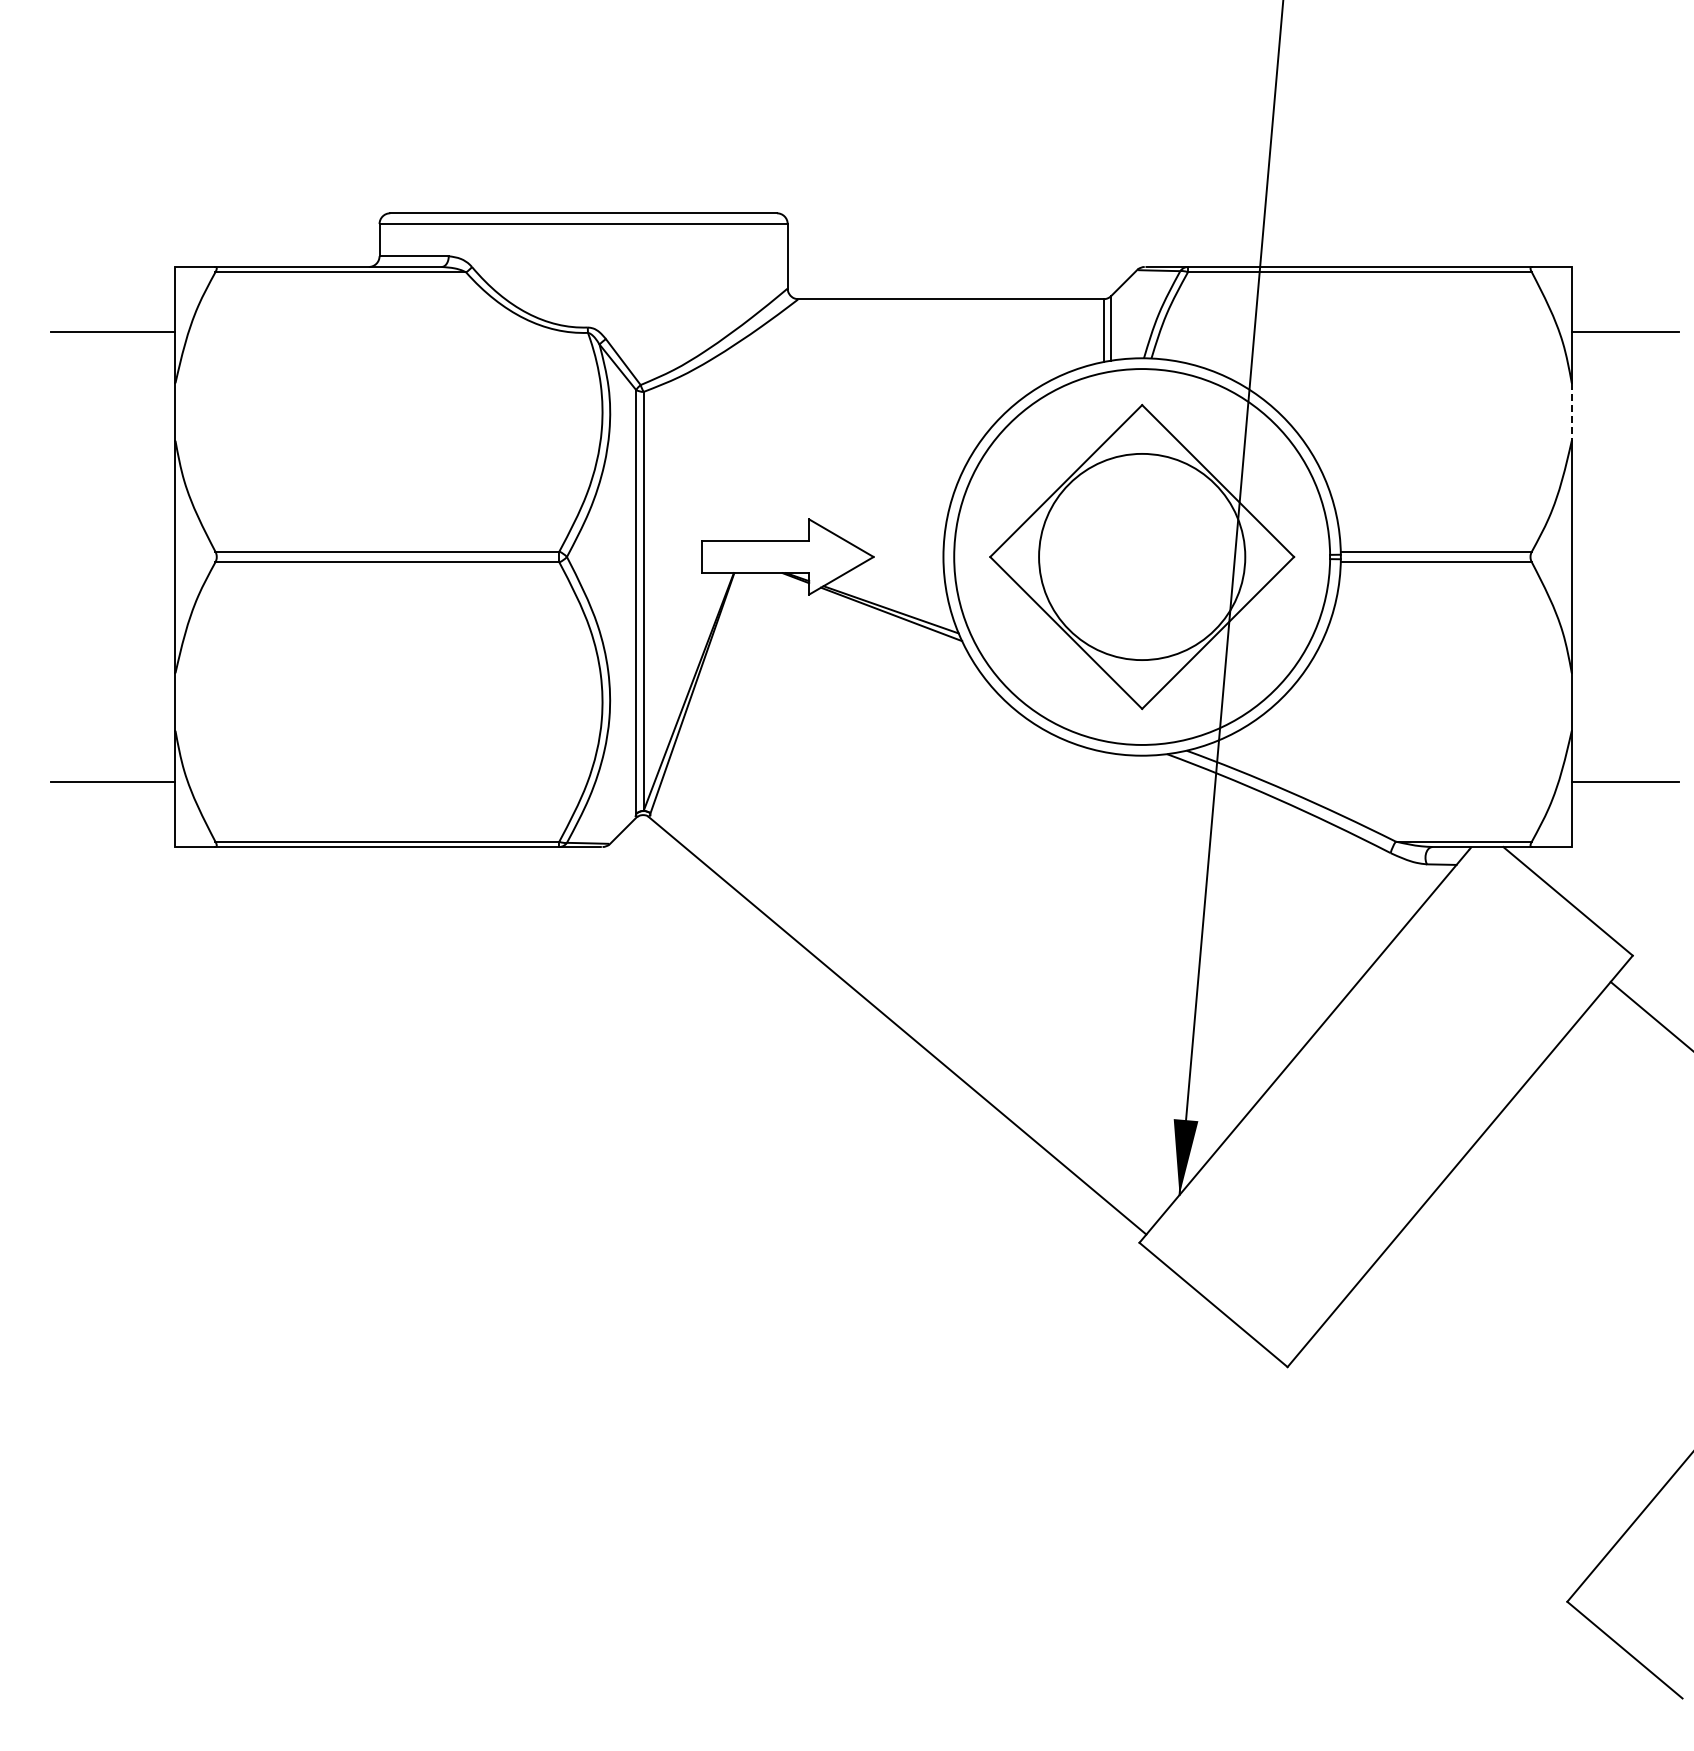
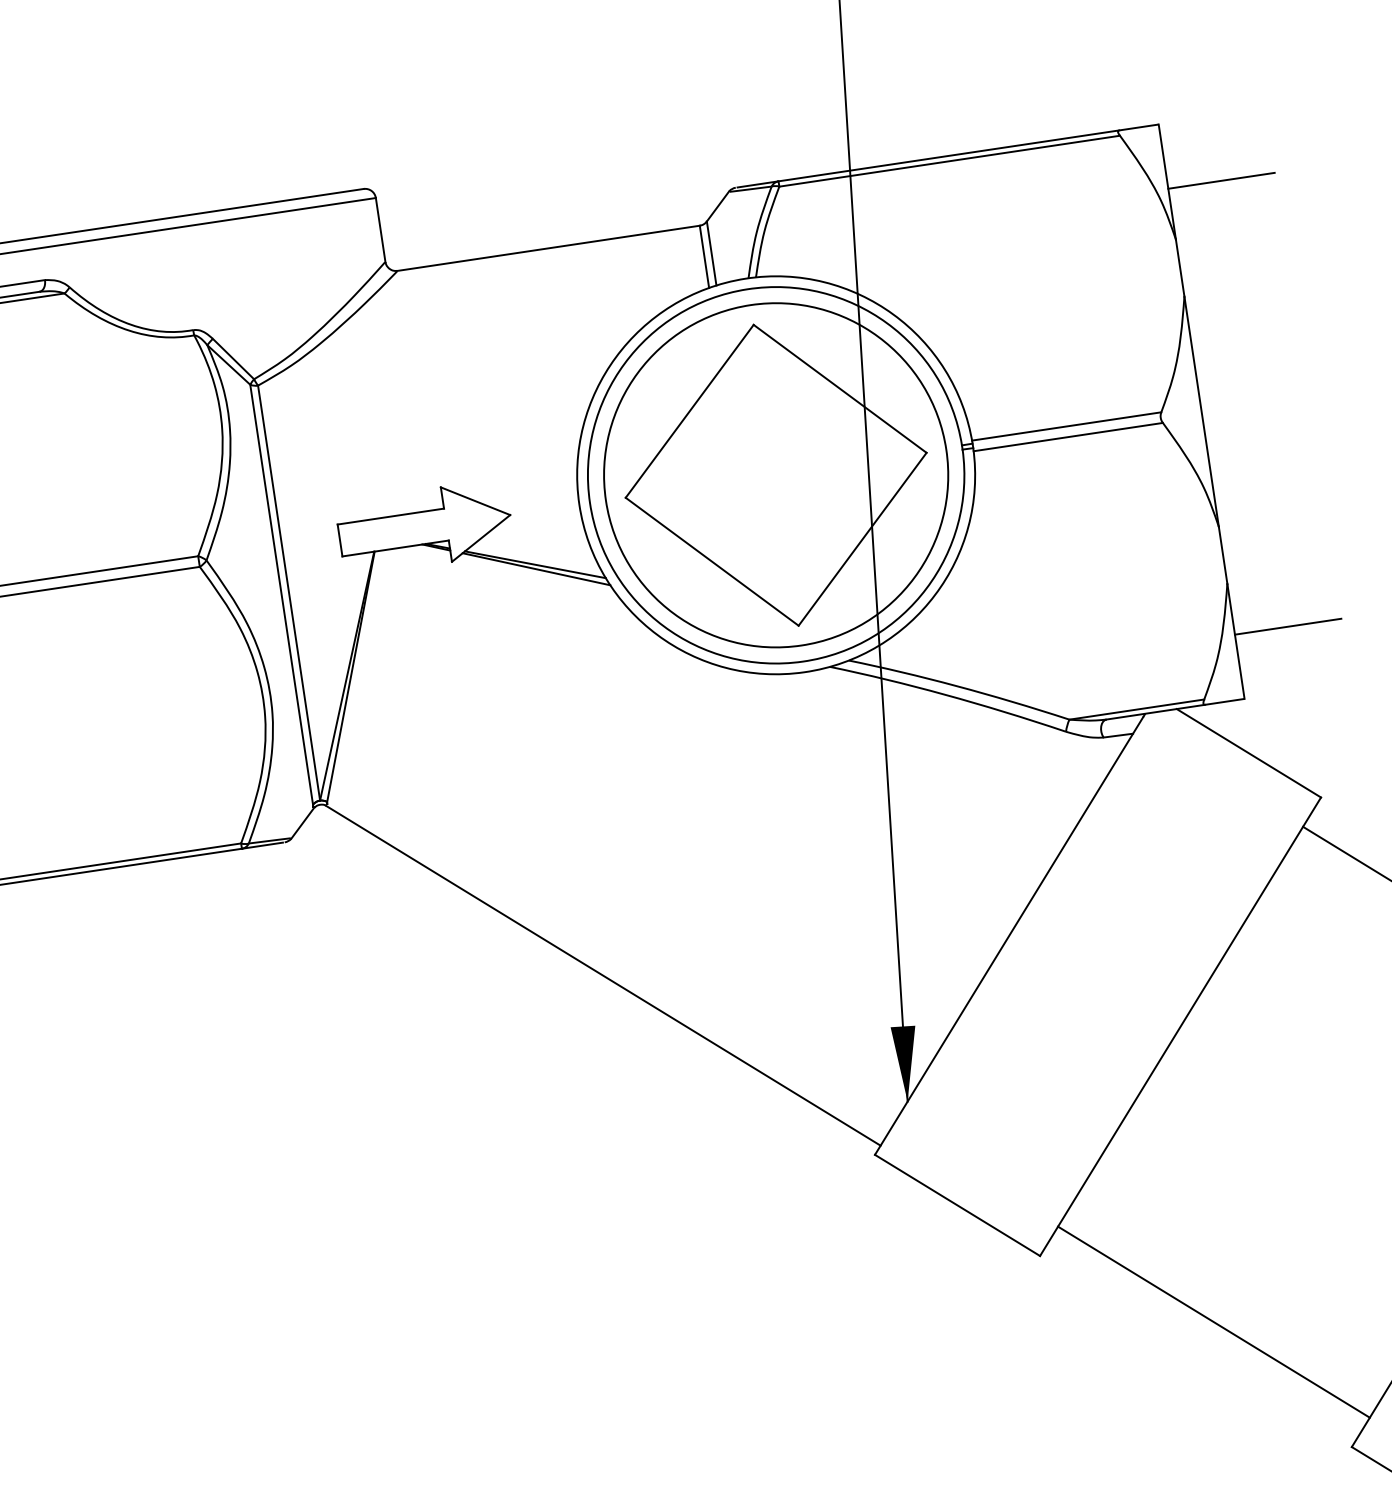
line: (1571, 412) -> (1179, 268), dashed -> solid
circle: (1142, 556) -> (776, 474), size x1.67
line: (1449, 1457) -> (1213, 1321), added

